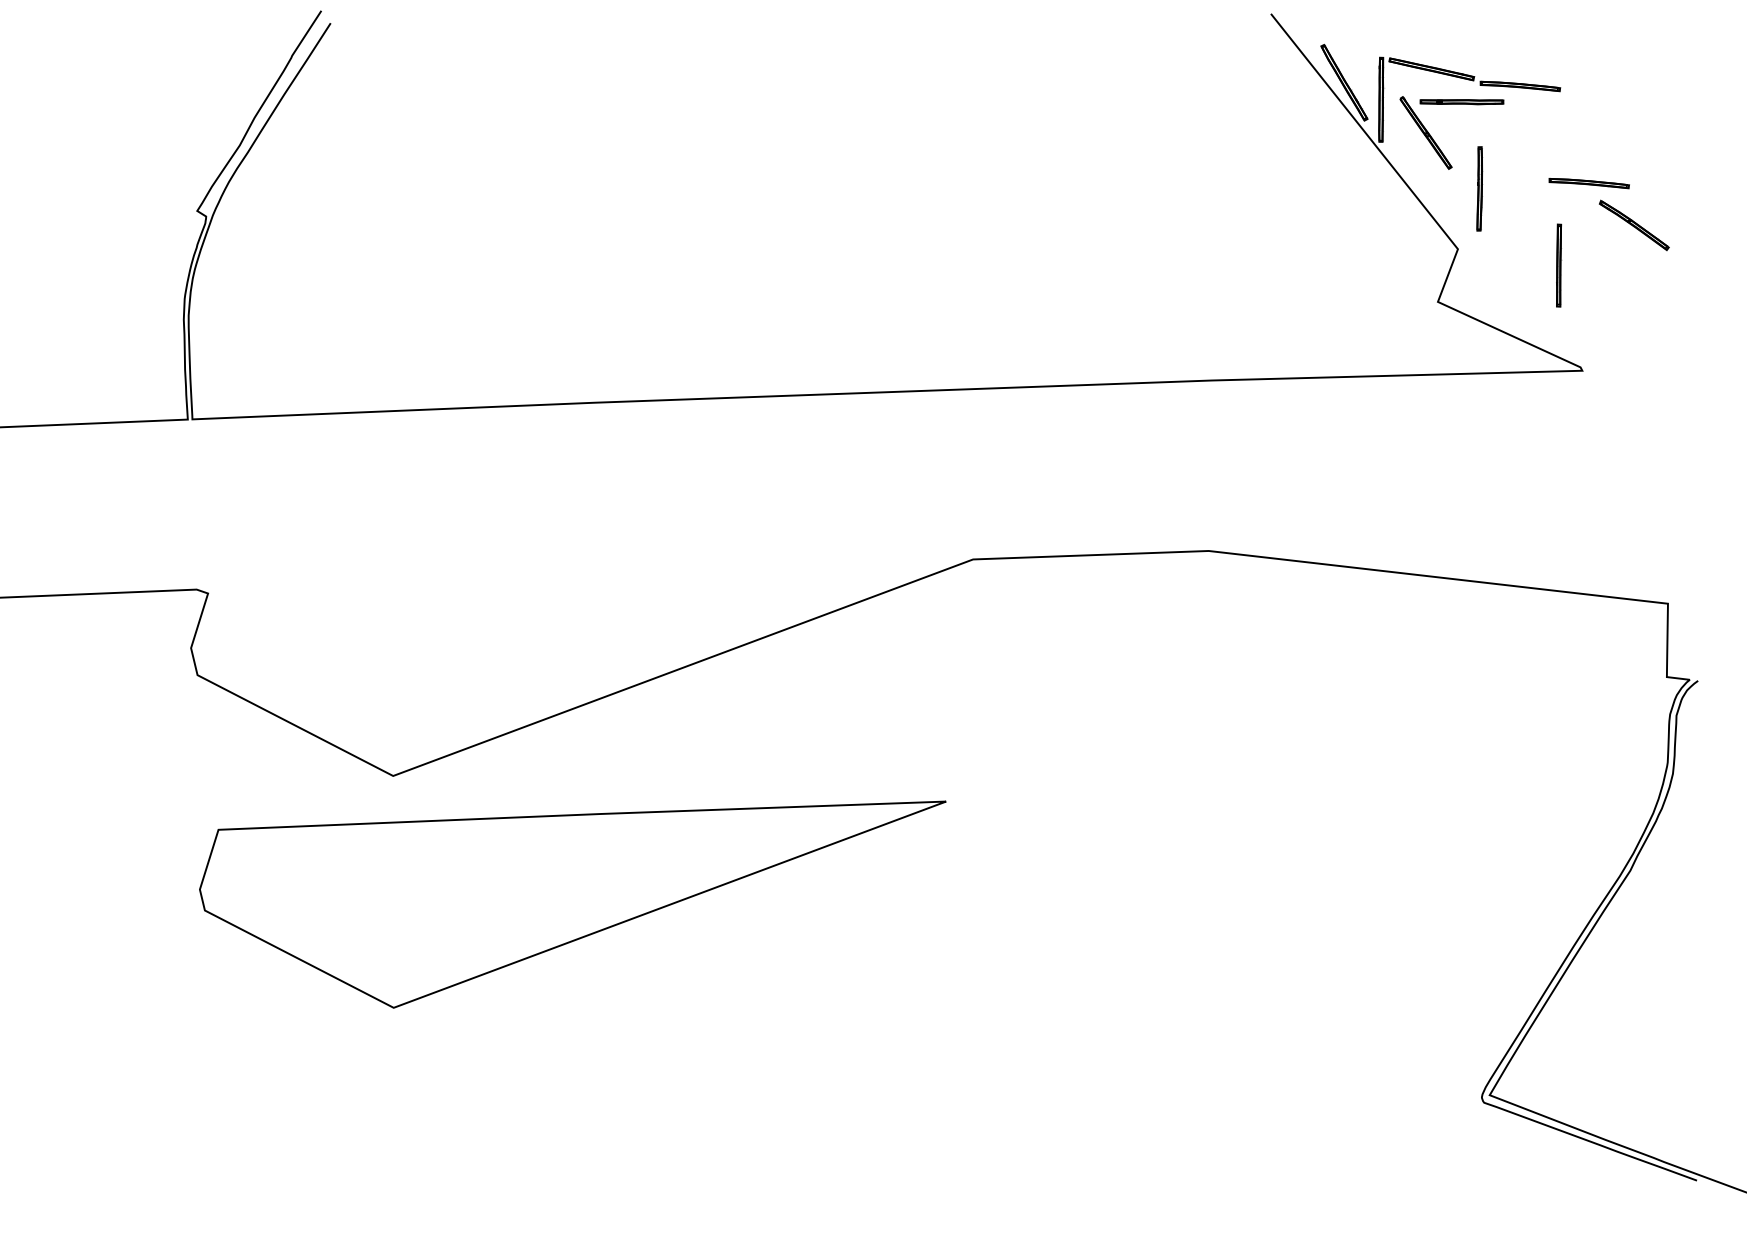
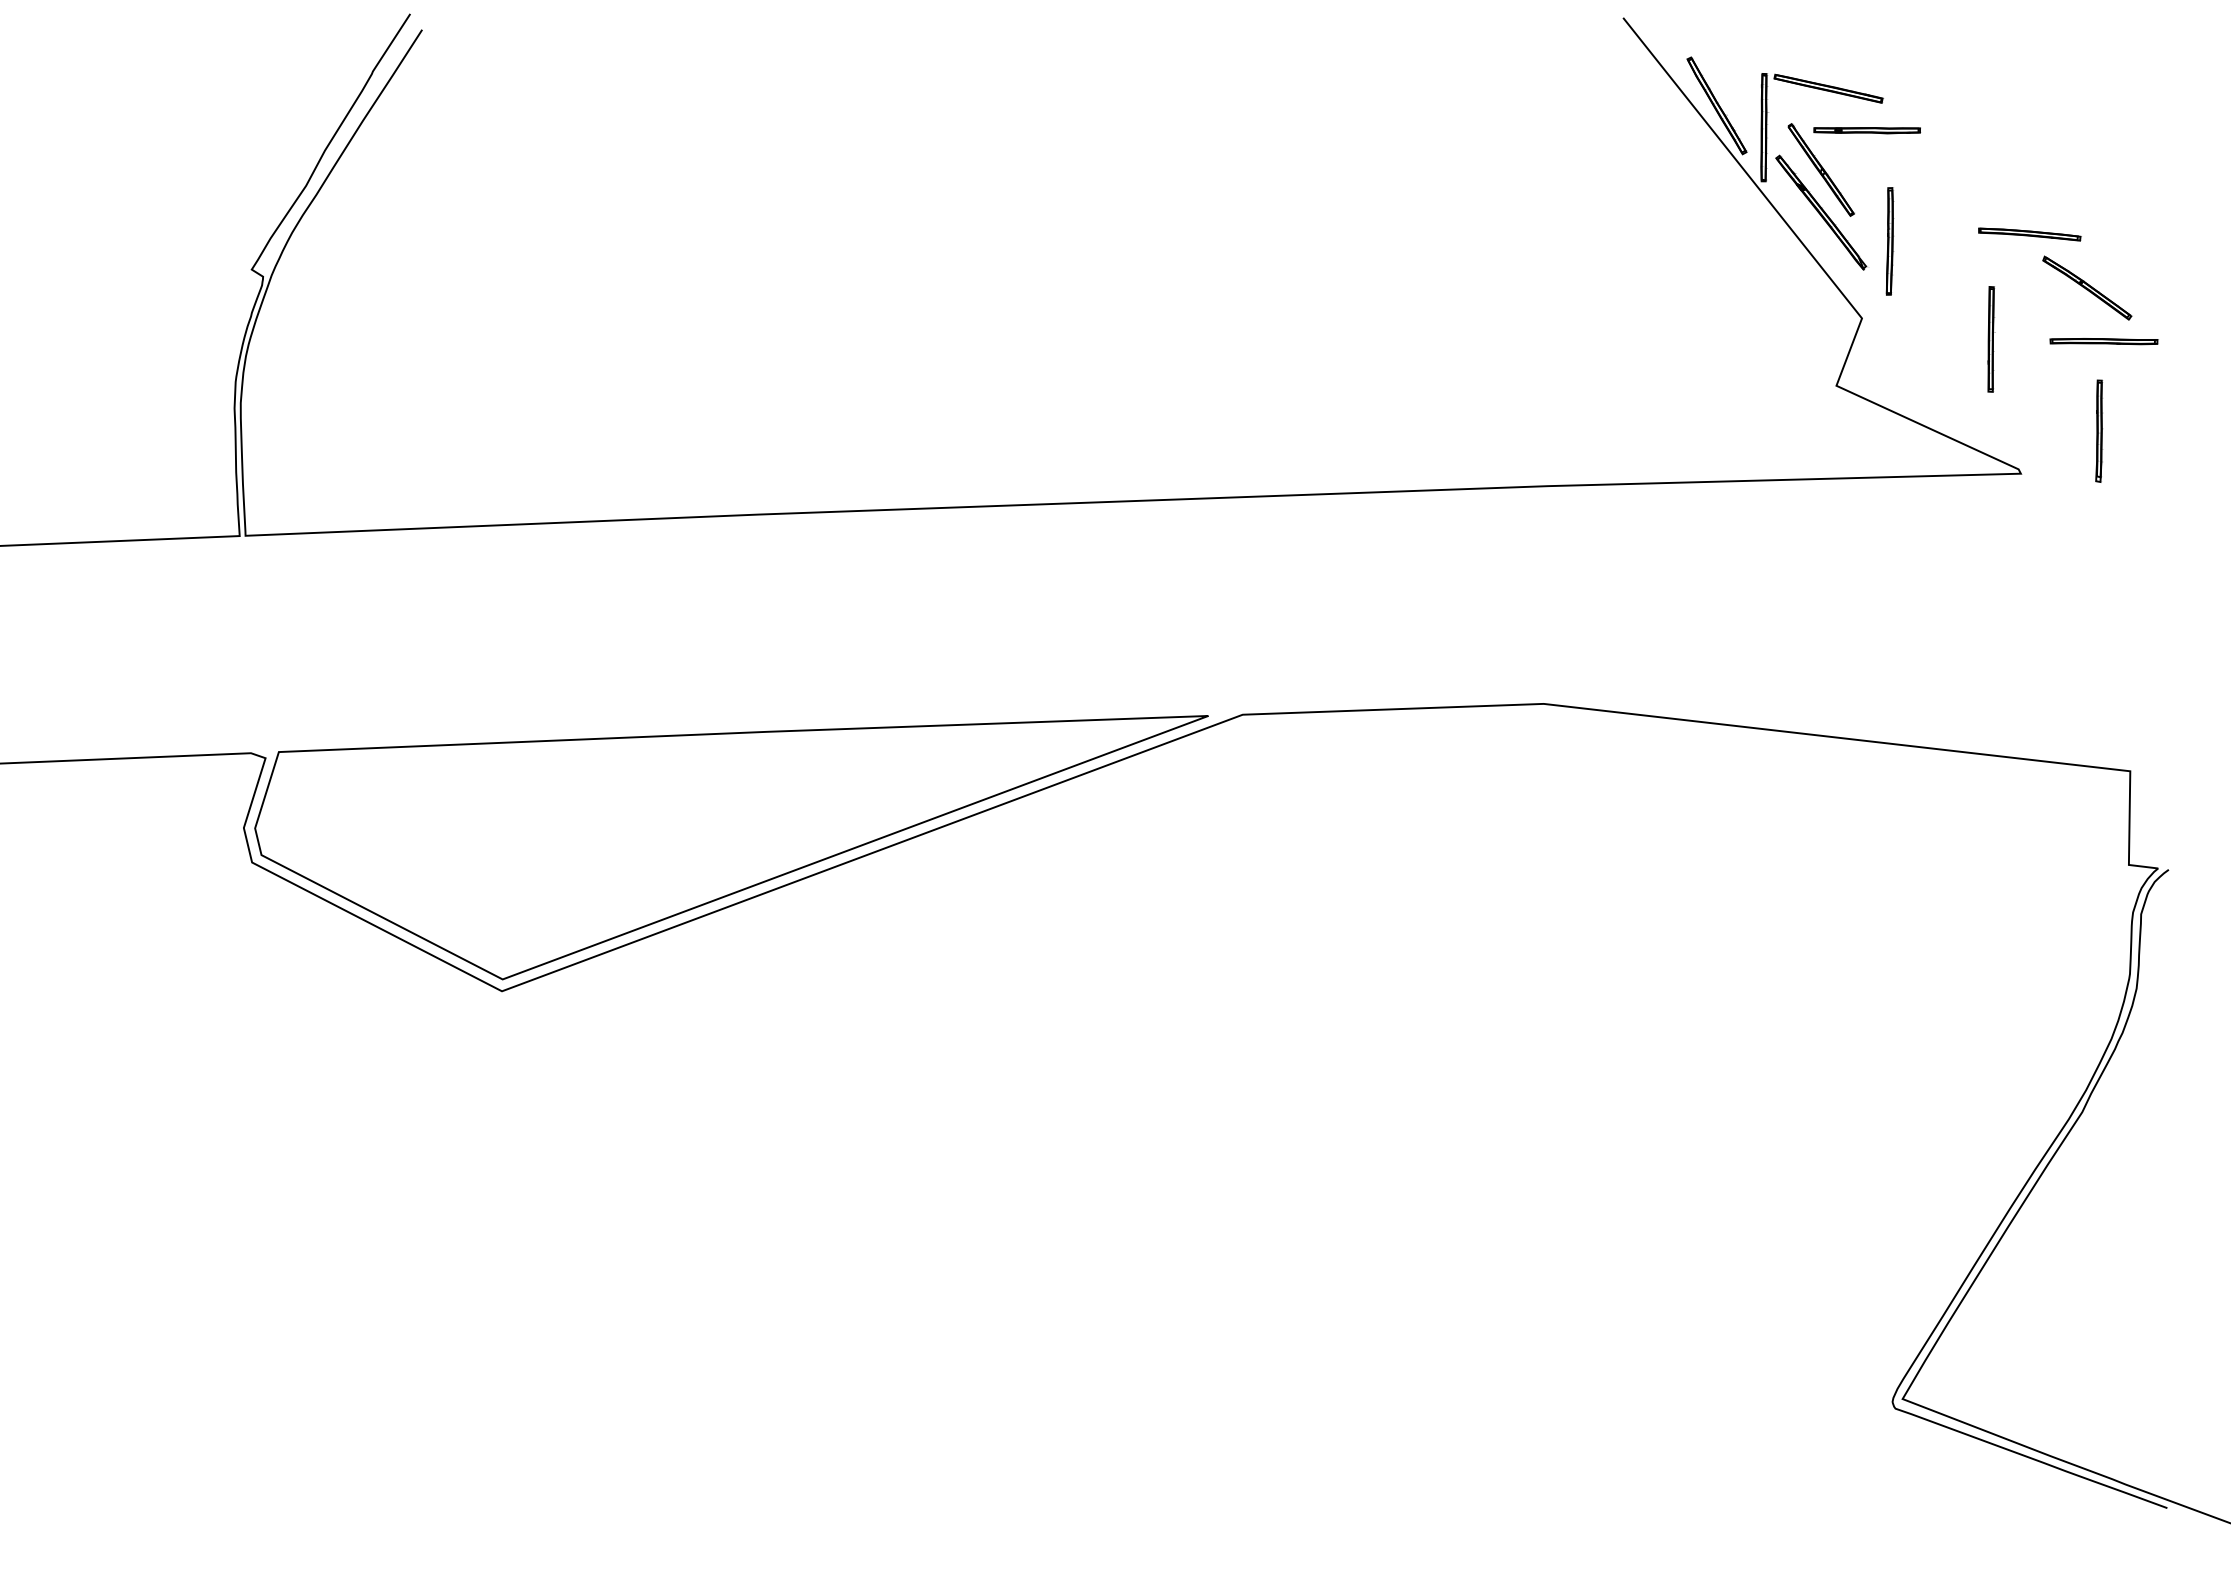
part: (1520, 86) -> (1941, 110), removed
part: (1426, 166) -> (1821, 212), added
part: (1647, 267) -> (2103, 341), added
part: (1643, 336) -> (2099, 430), added
part: (572, 904) -> (731, 847), moved

